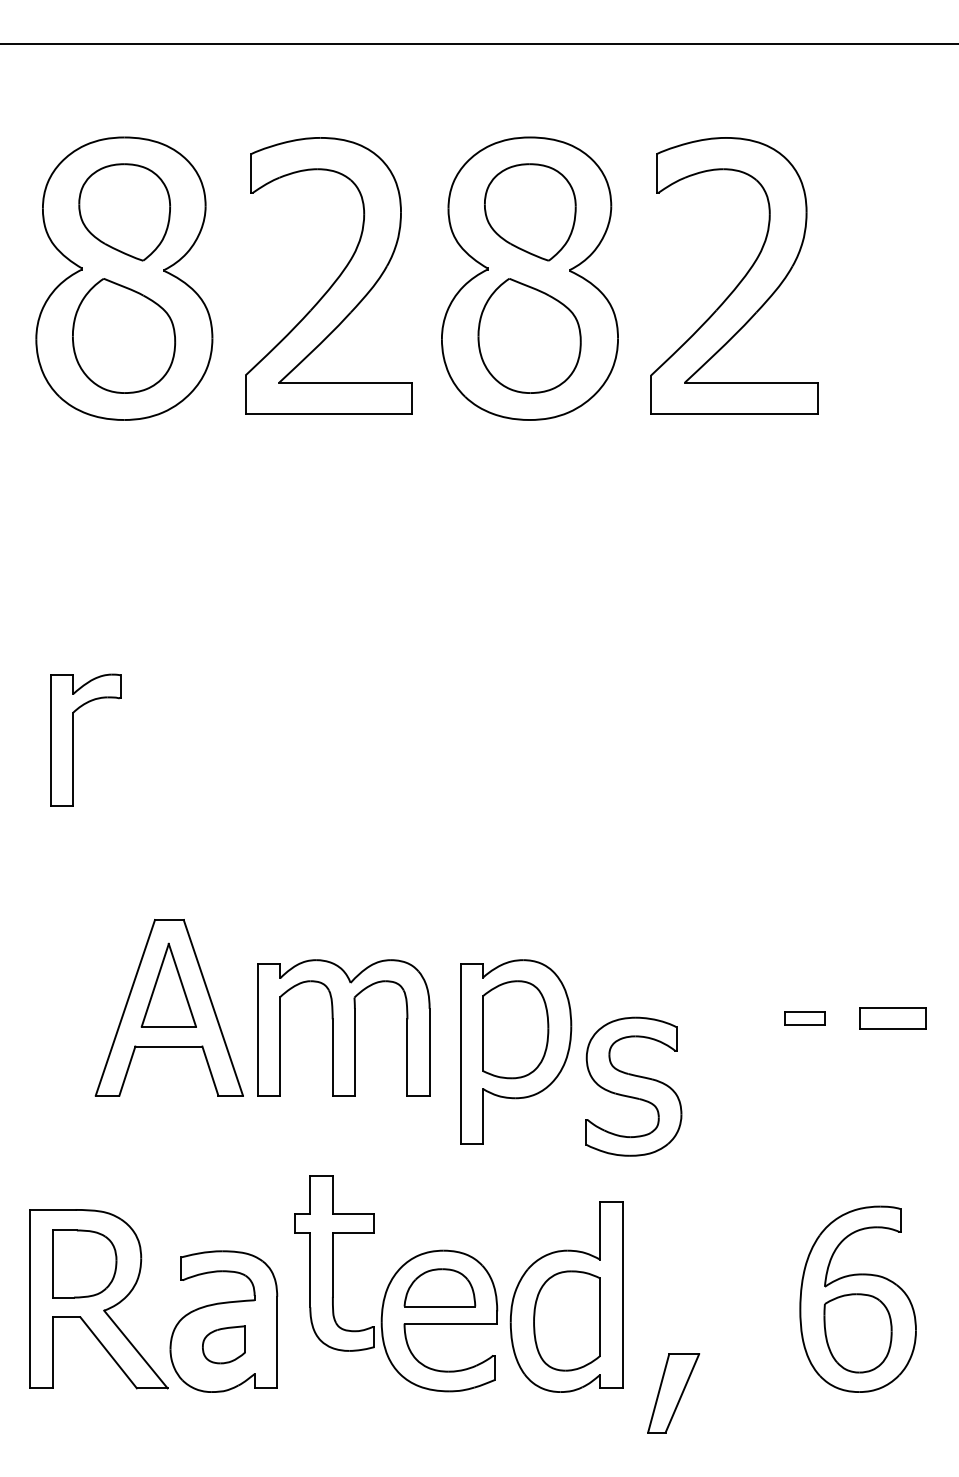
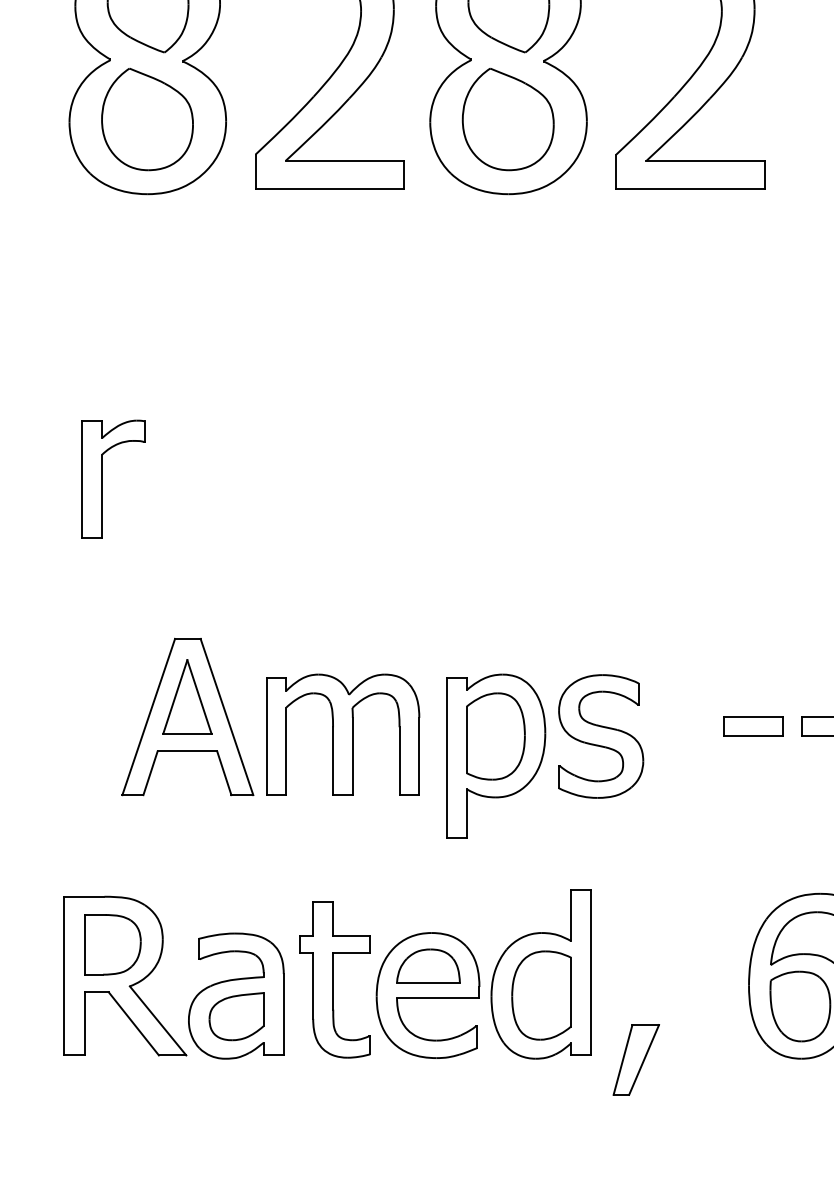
part: (805, 1018) -> (753, 726), size x1.67
part: (633, 1086) -> (600, 736), moved
part: (334, 1263) -> (334, 979), moved
part: (223, 1344) -> (235, 1016), size x1.43

